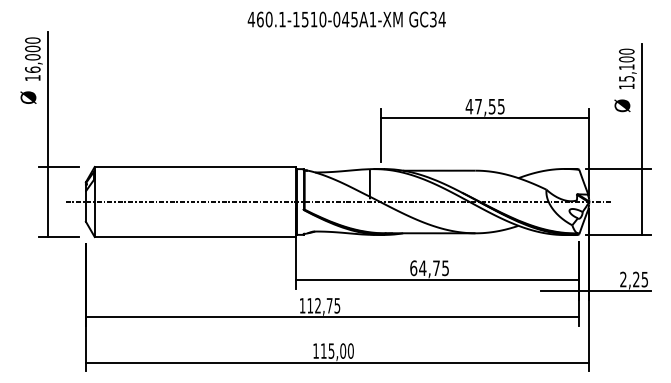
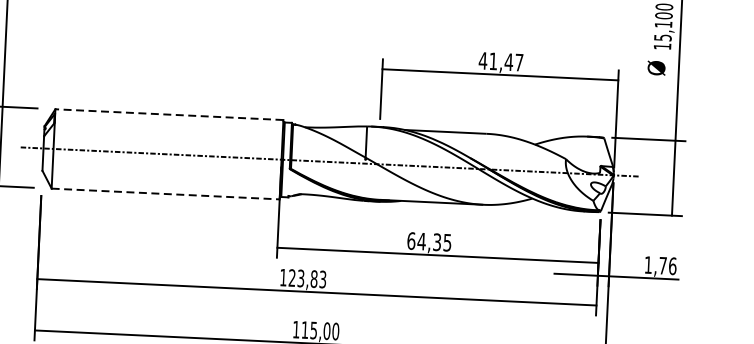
text: (489, 106) -> (505, 61), 47,55 -> 41,47
line: (195, 166) -> (169, 114), solid -> dashed
line: (195, 237) -> (165, 194), solid -> dashed
text: (436, 268) -> (437, 242), 64,75 -> 64,35
text: (634, 279) -> (660, 265), 2,25 -> 1,76
text: (323, 305) -> (307, 278), 112,75 -> 123,83

